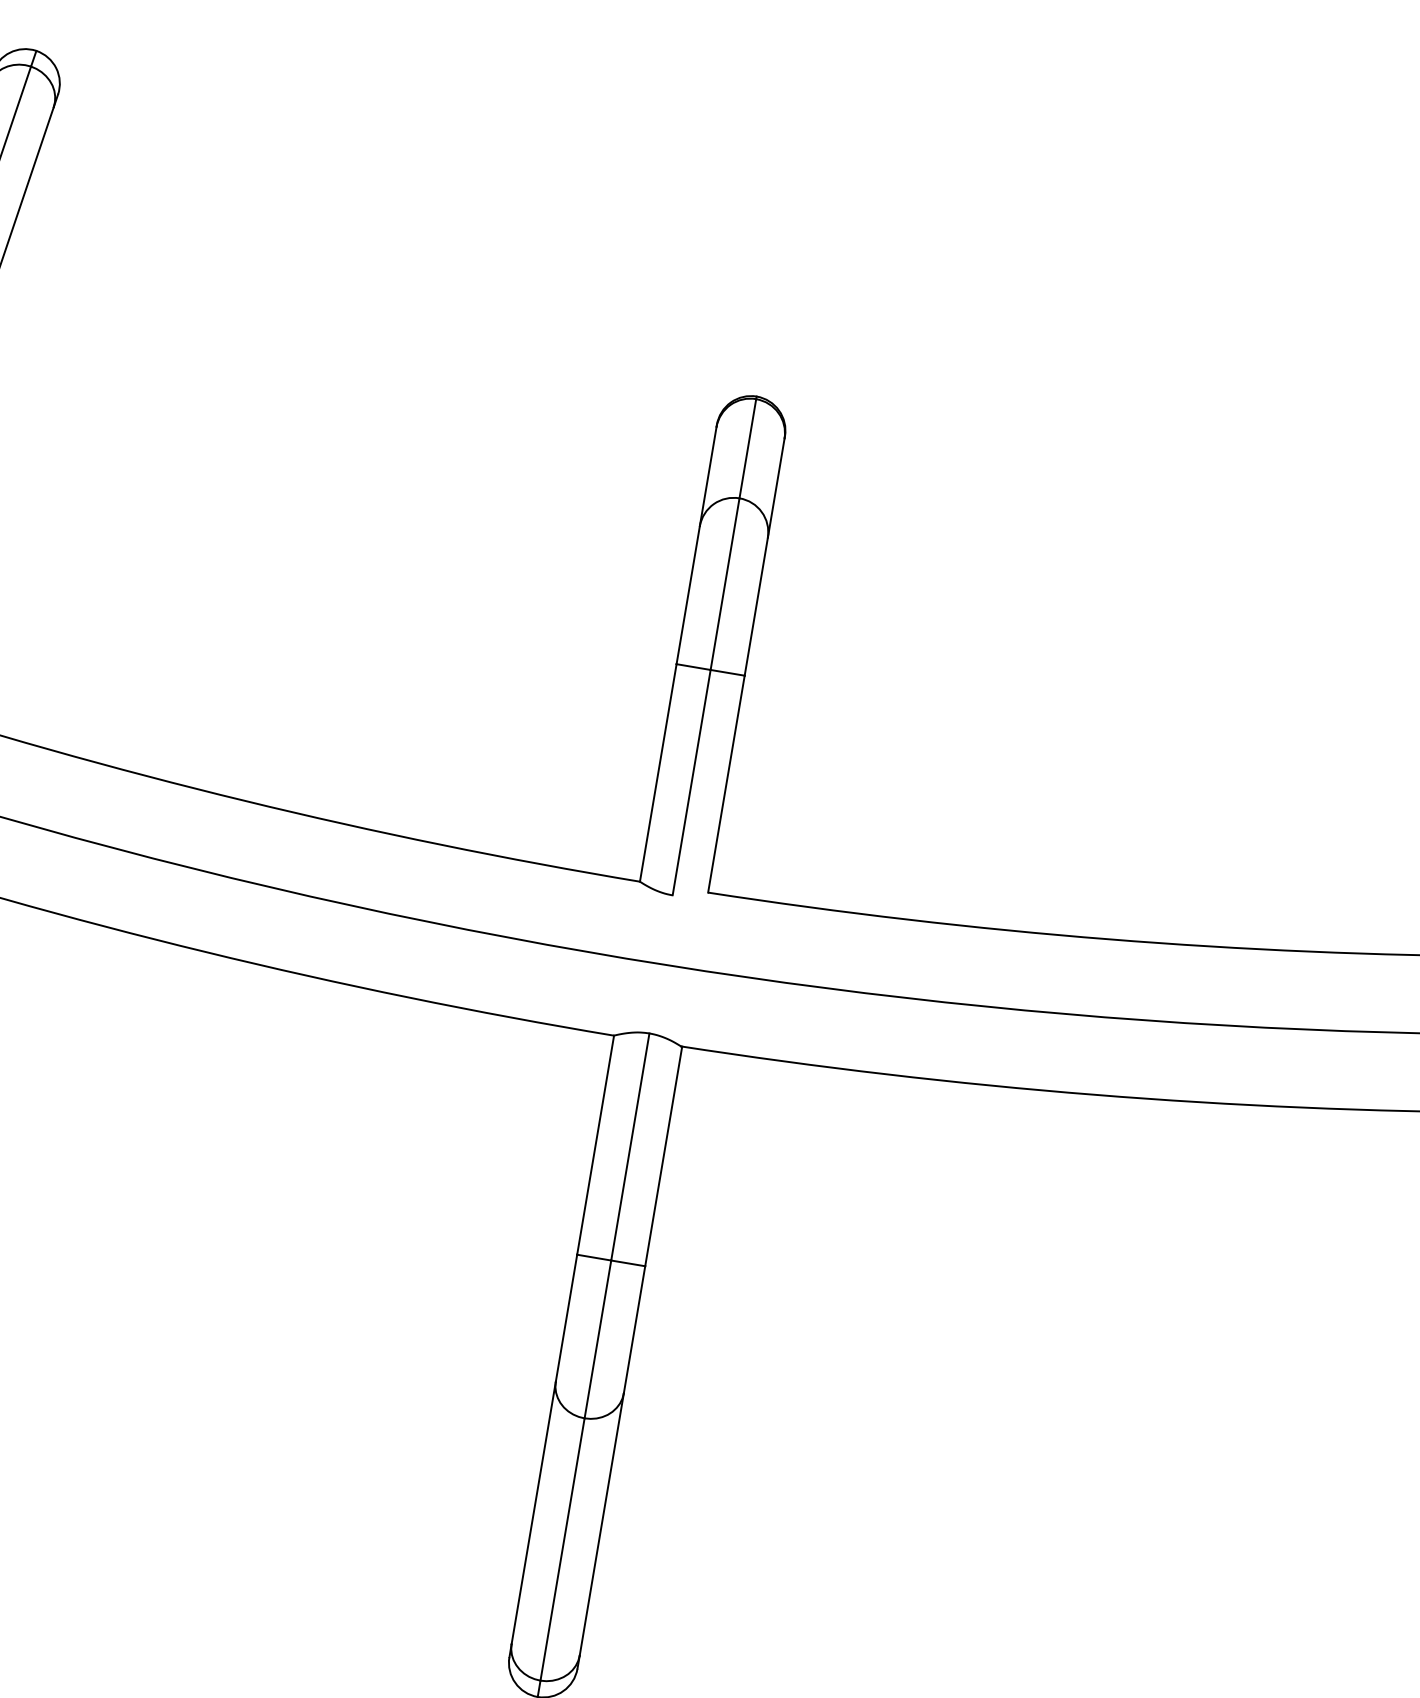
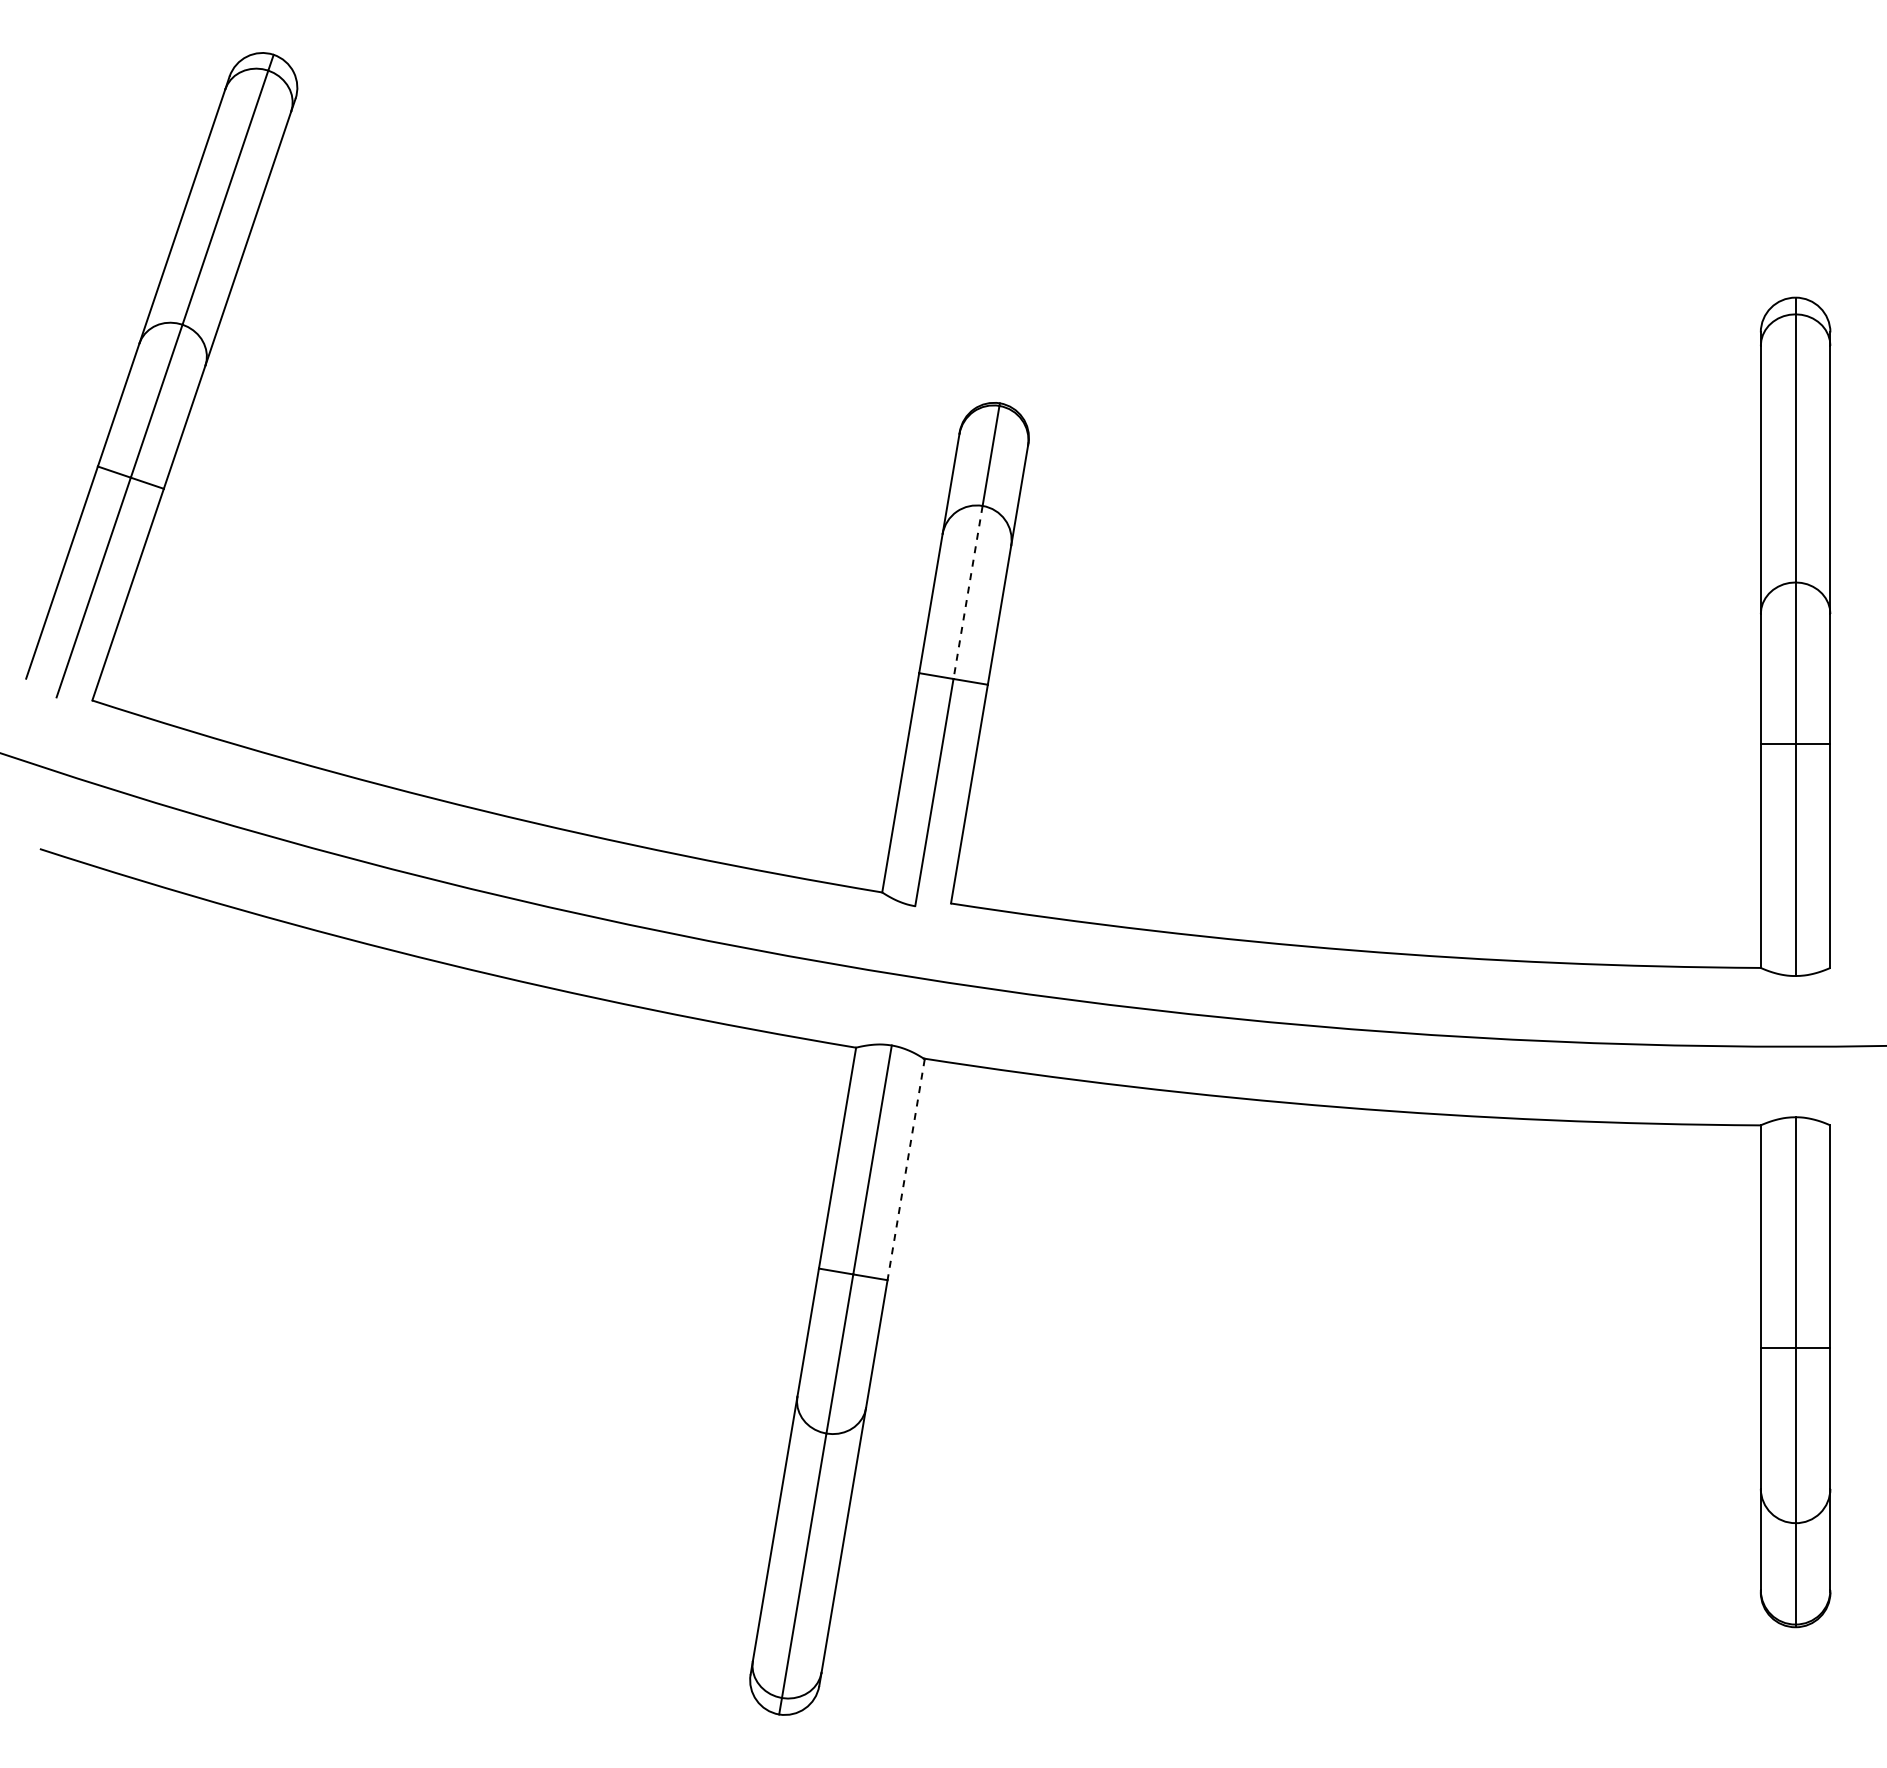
line: (725, 584) -> (968, 592), solid -> dashed
line: (664, 1157) -> (906, 1170), solid -> dashed

